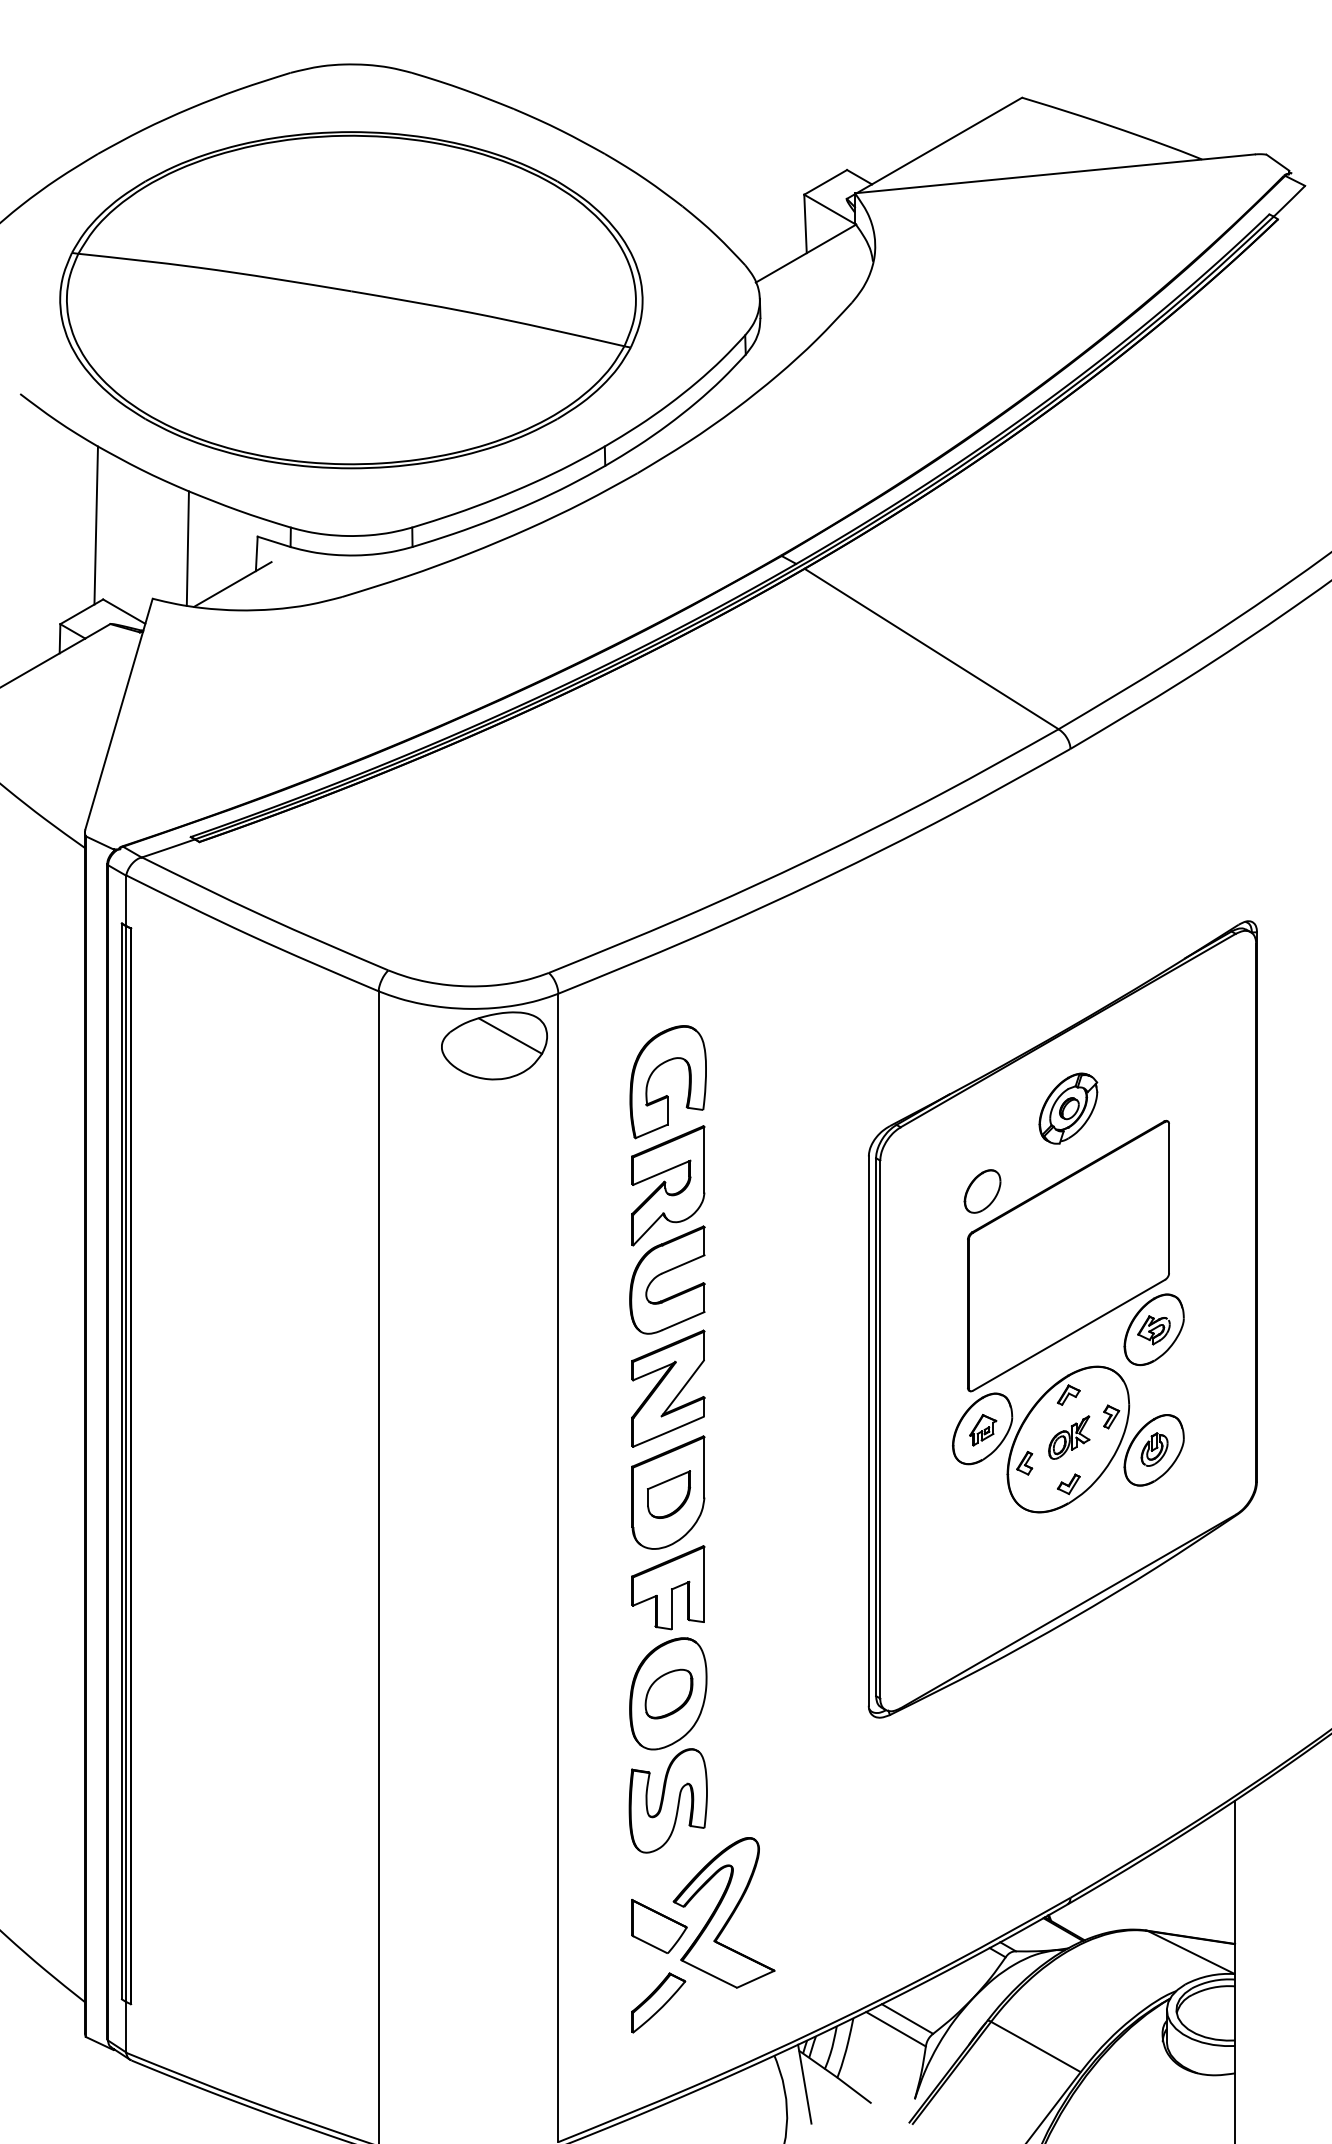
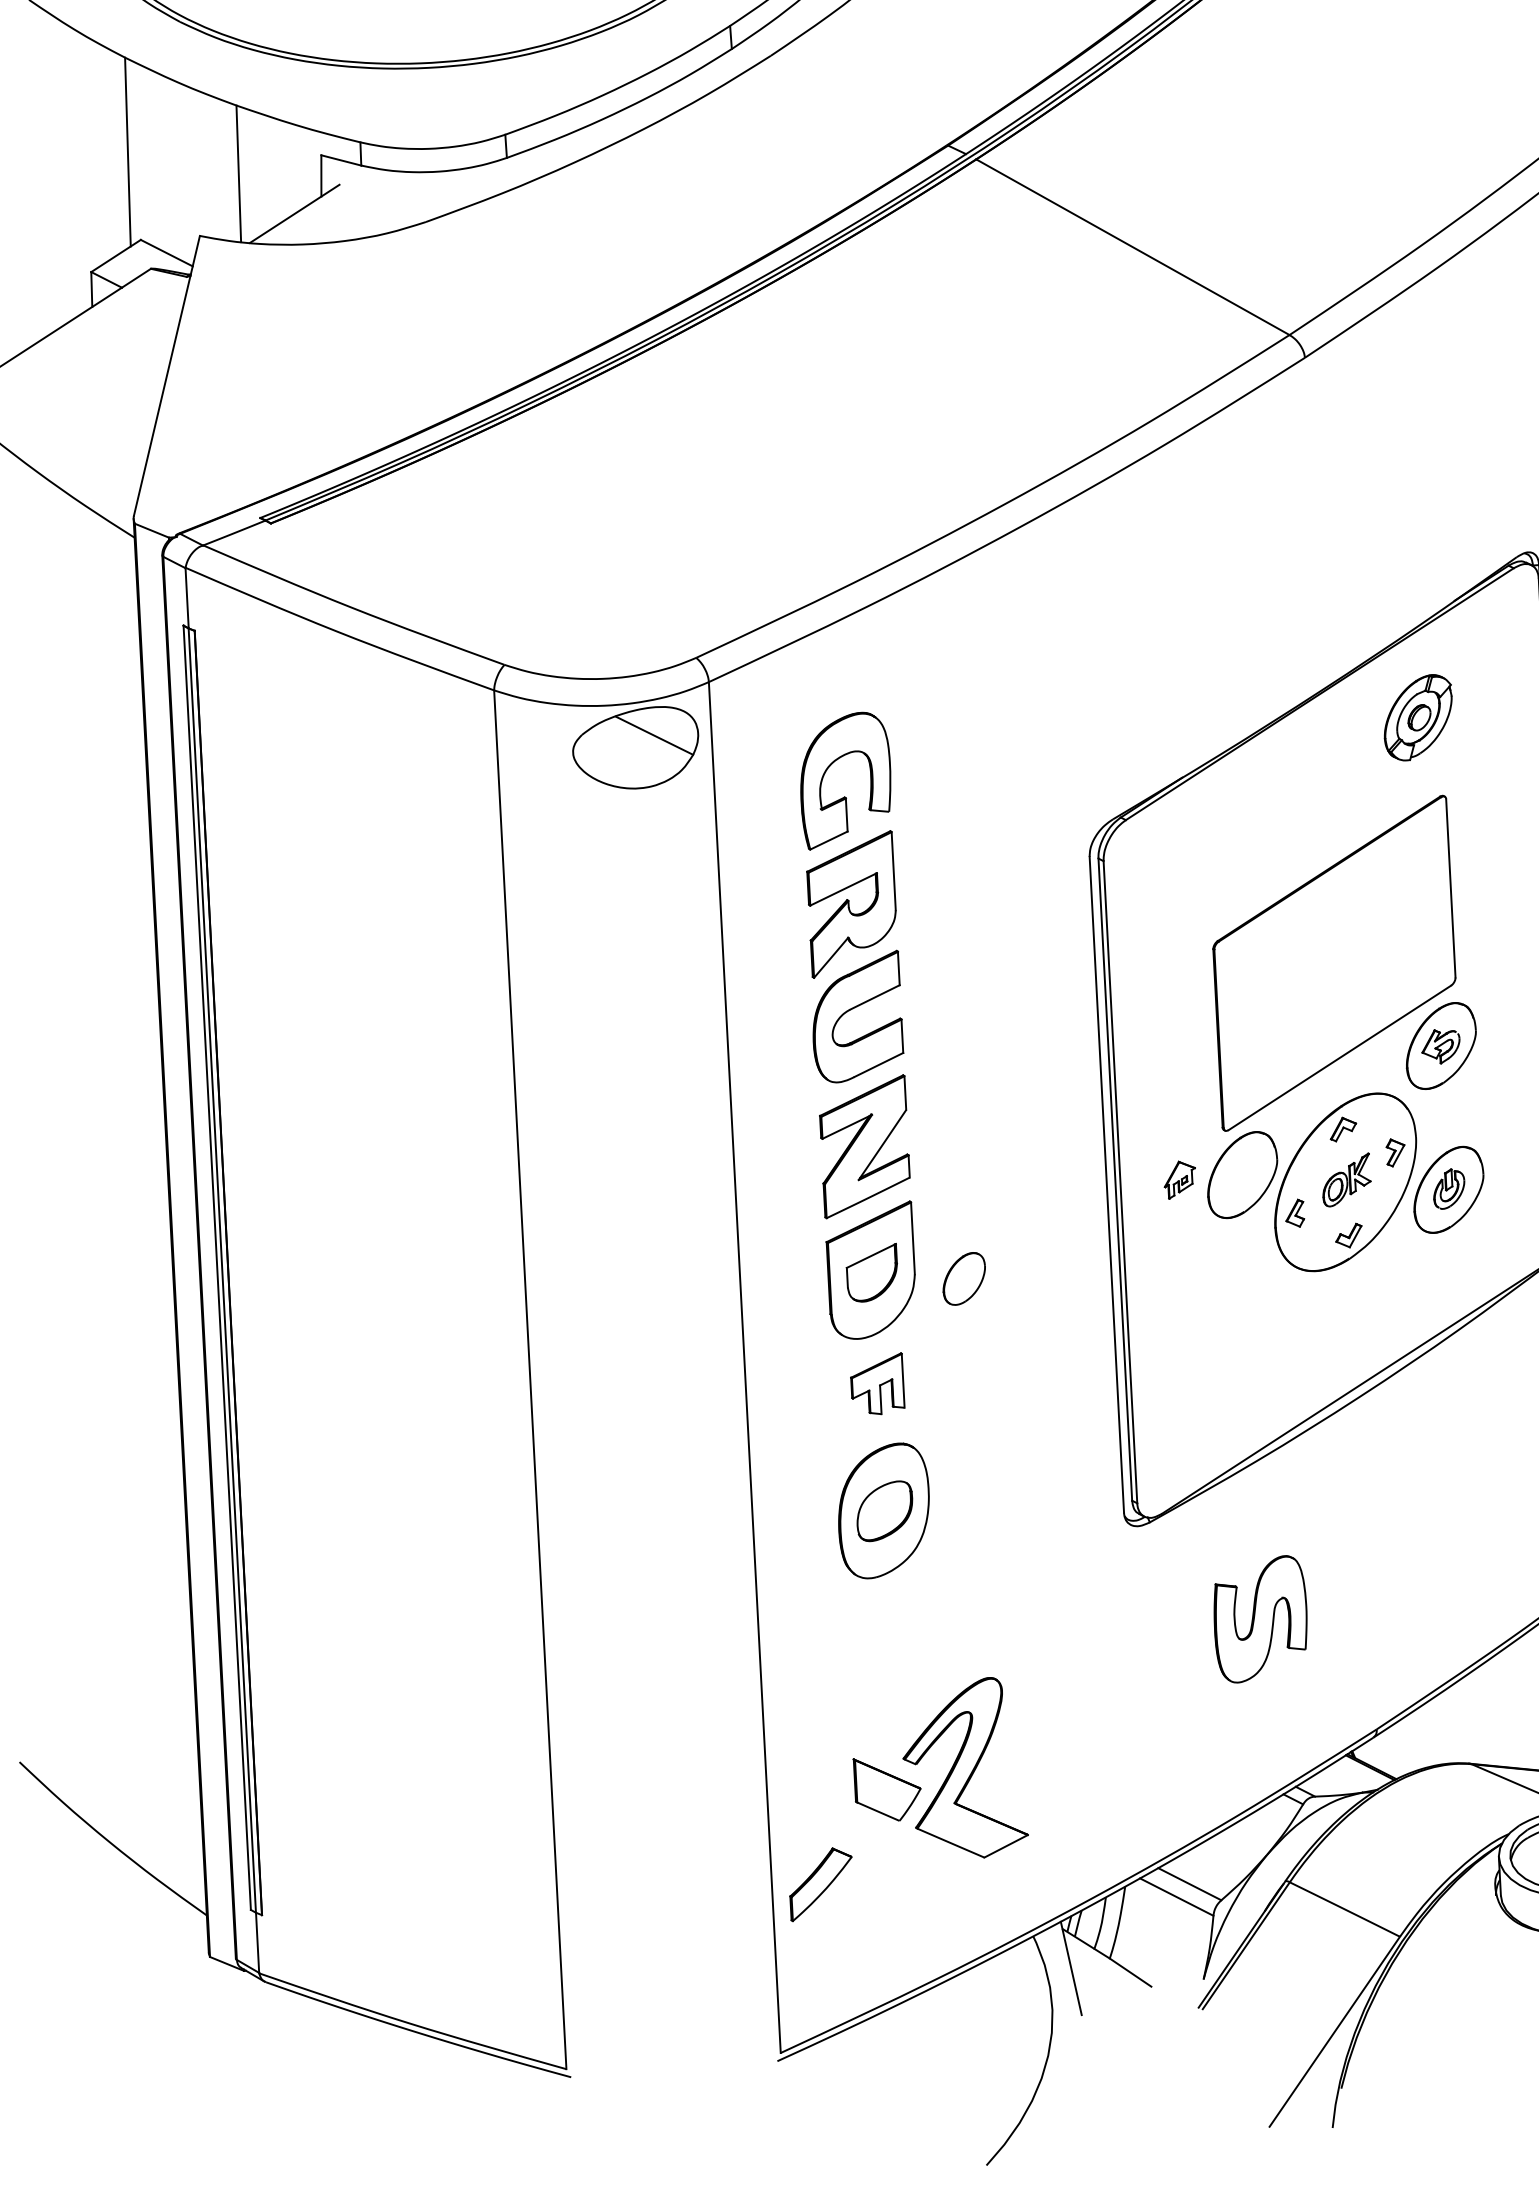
part: (1068, 1108) -> (1418, 717), moved
part: (982, 1191) -> (964, 1278), moved
part: (983, 1430) -> (1180, 1180), moved
part: (668, 1587) -> (877, 1384), size x0.6
part: (667, 1800) -> (1259, 1618), moved
part: (658, 2002) -> (821, 1883), moved

